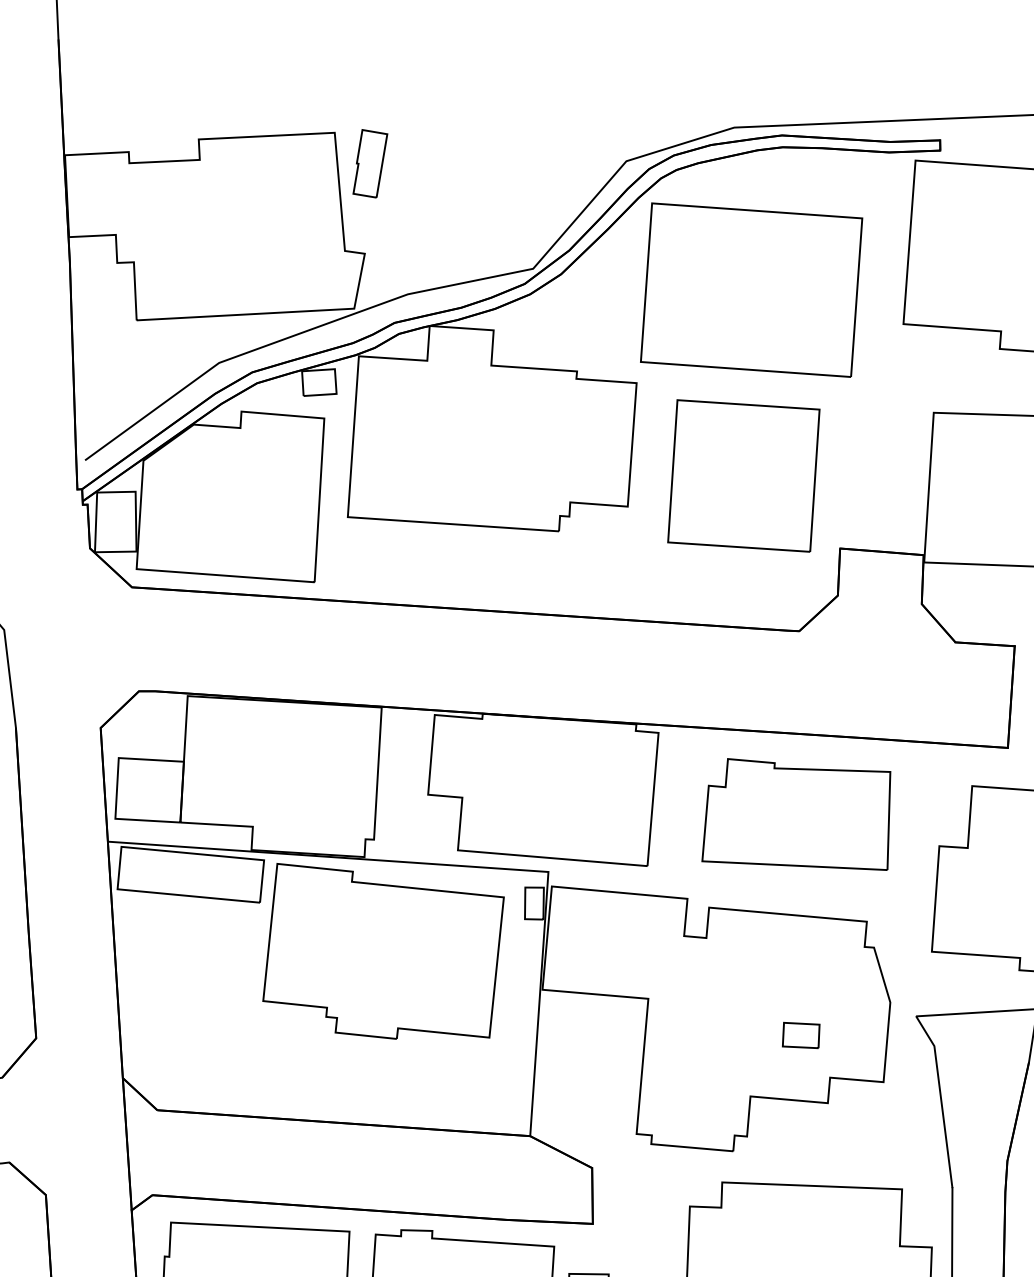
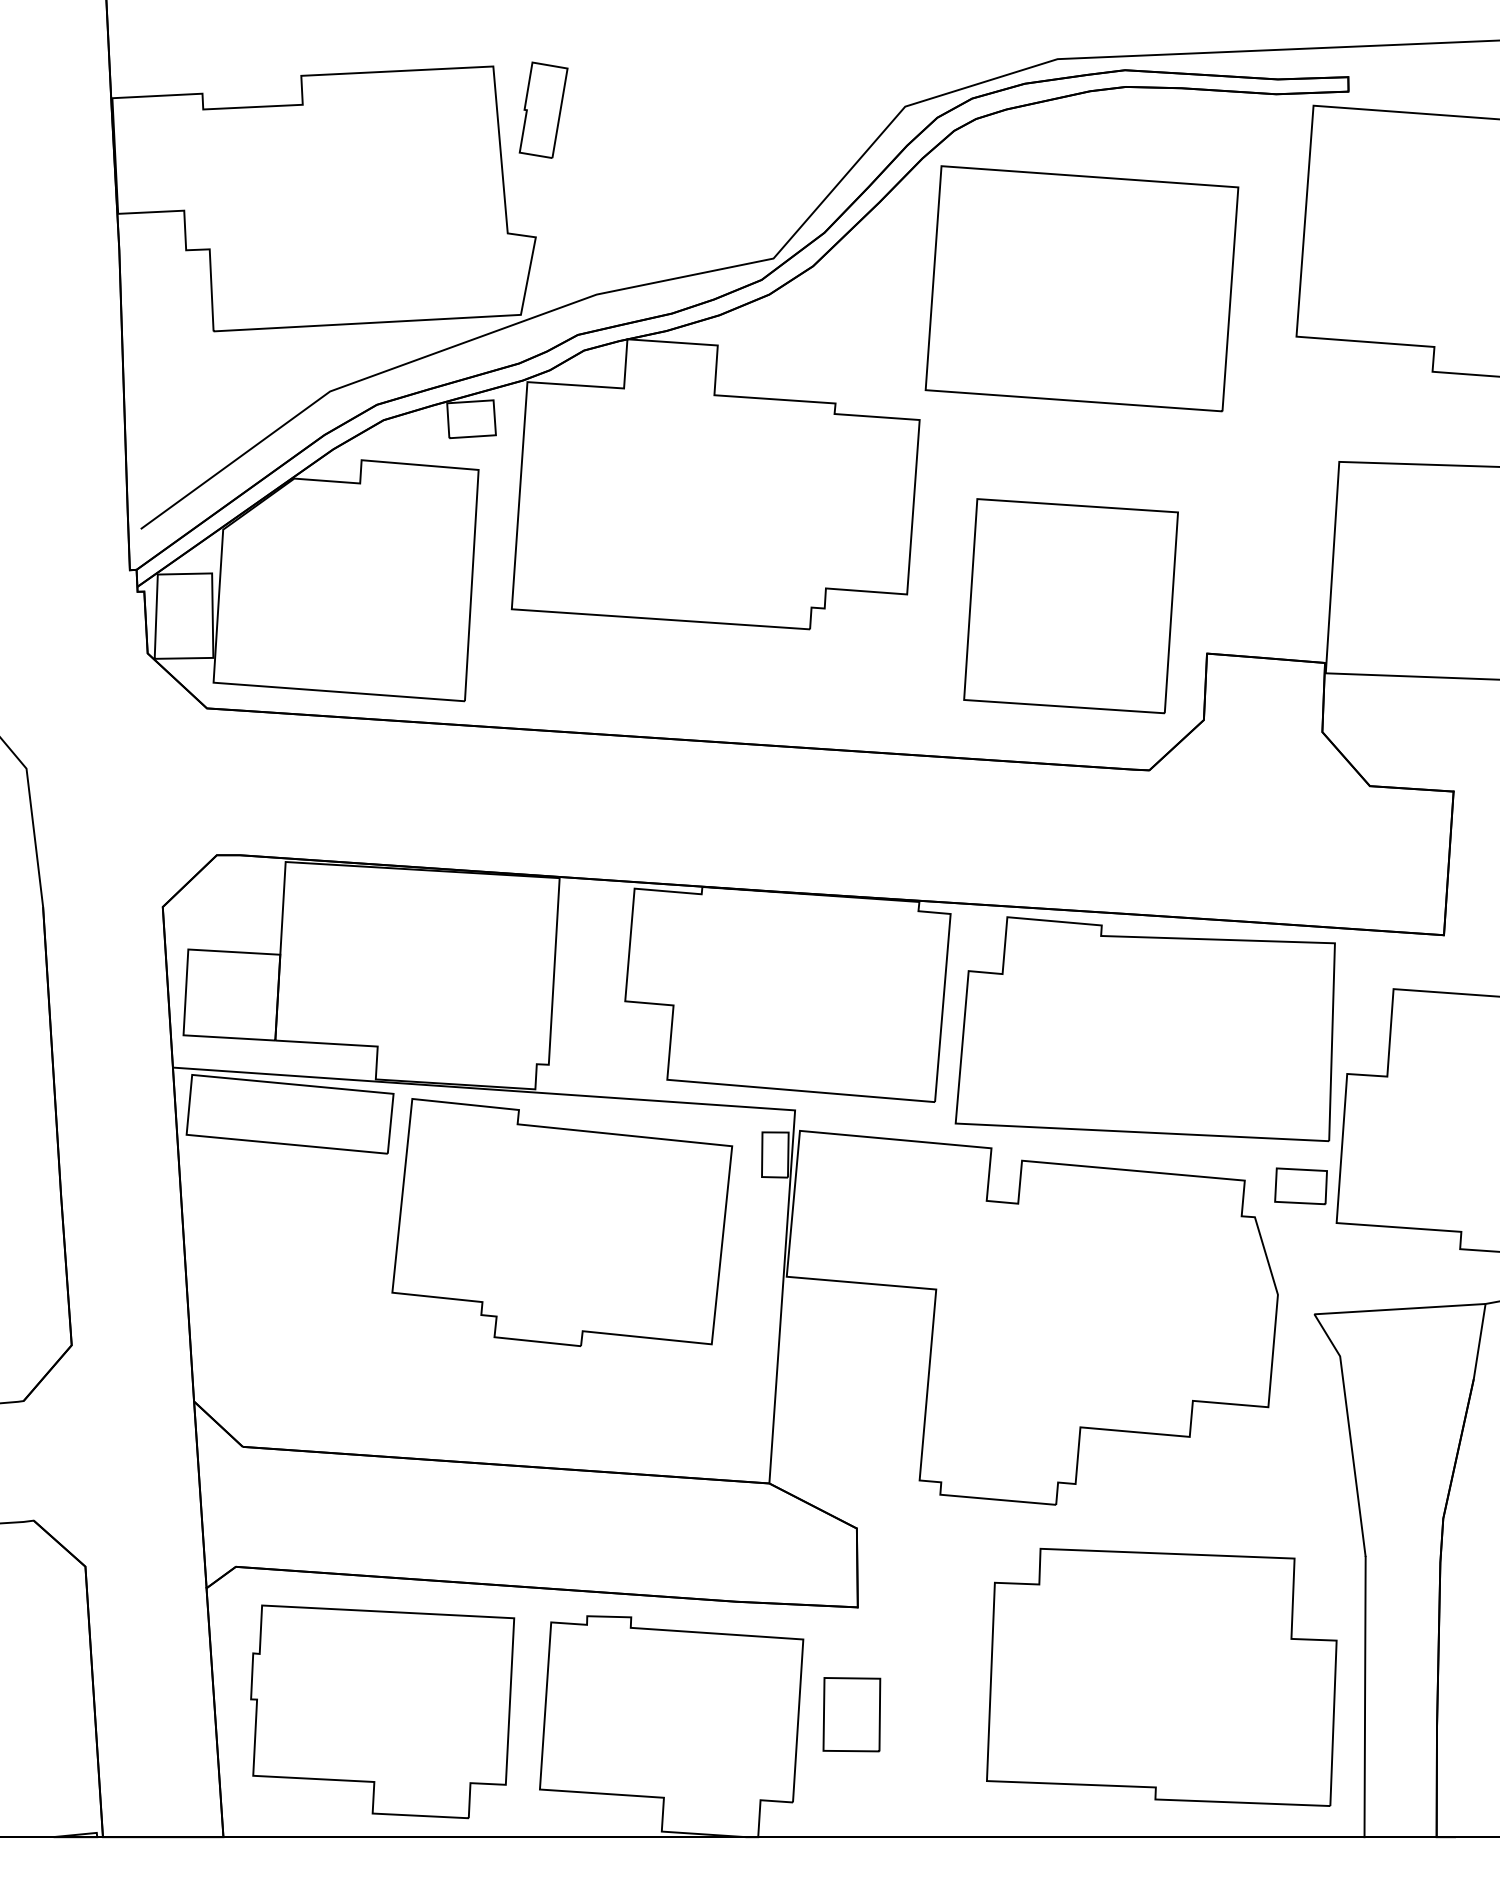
part: (743, 476) -> (1070, 606), moved
part: (795, 814) -> (1144, 1029), size x1.43
part: (800, 1035) -> (1300, 1186), moved

